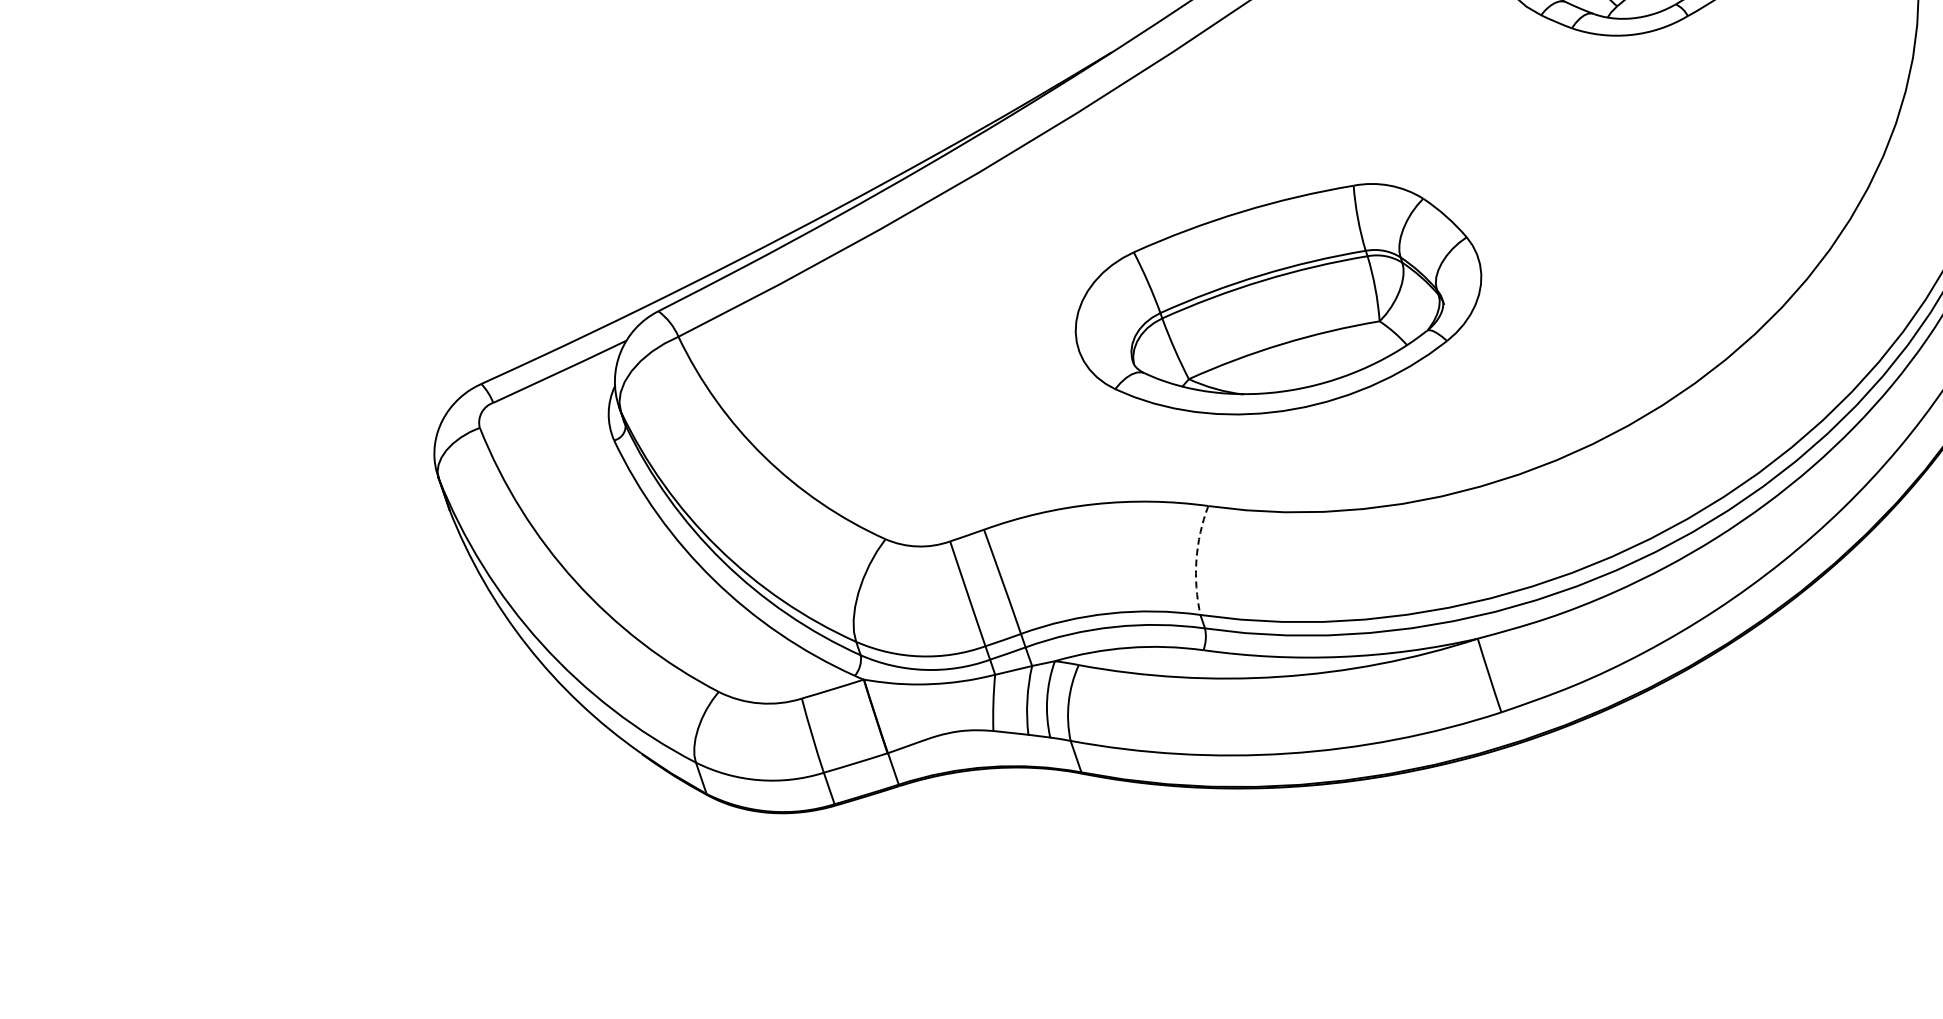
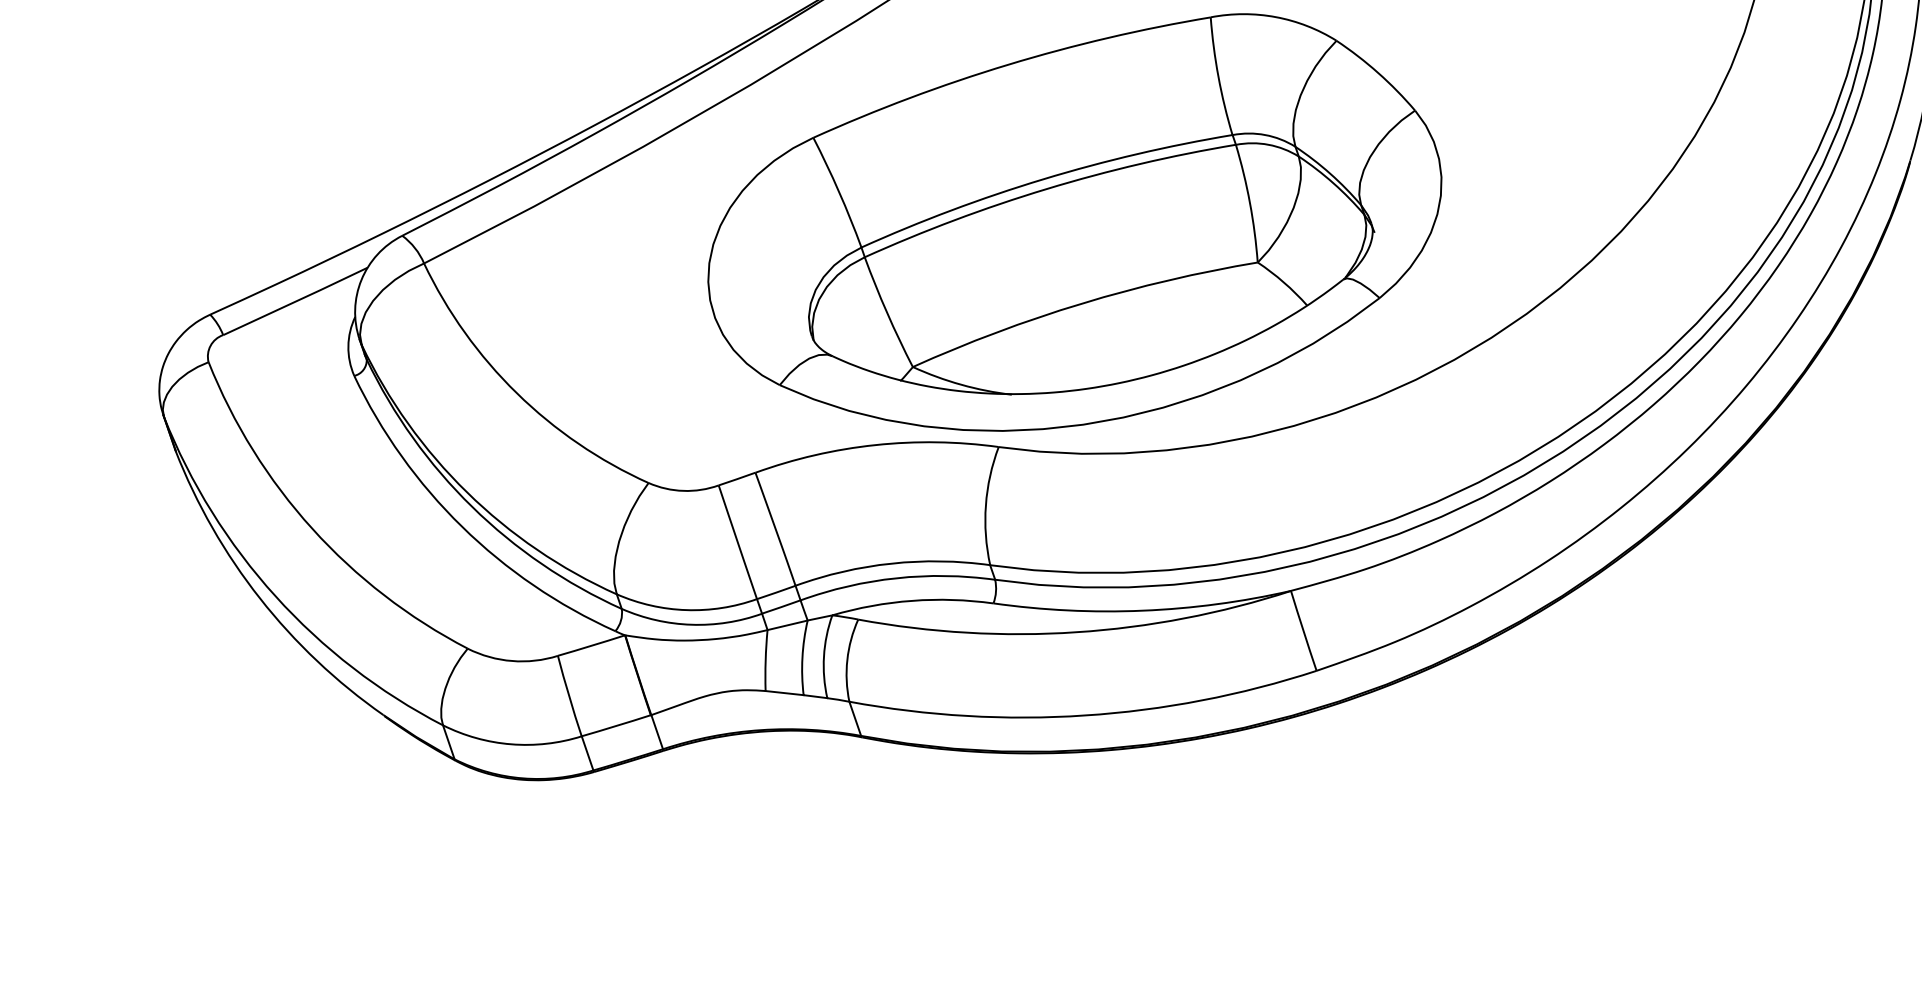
part: (1278, 299) -> (1074, 223), size x1.67
arc: (1196, 559) -> (985, 505), dashed -> solid

